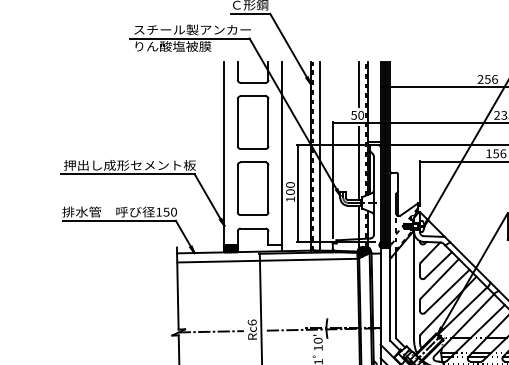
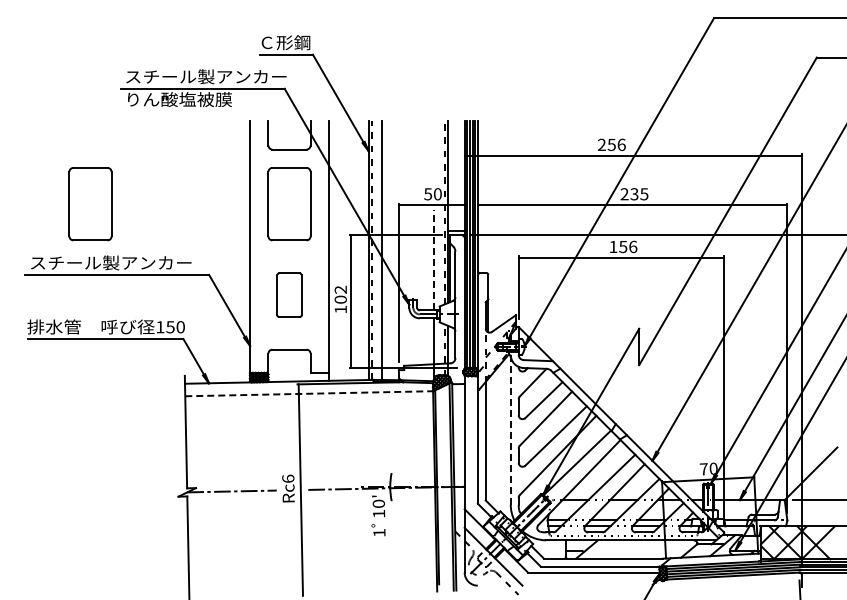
line: (358, 85) -> (434, 152), removed
part: (108, 122) -> (90, 204), added
line: (358, 162) -> (434, 259), solid -> dashed
text: (129, 165) -> (119, 262), 押出し成形セメント板 -> スチール製アンカー
text: (290, 184) -> (340, 289), 100 -> 102
part: (253, 189) -> (289, 295), size x0.6
line: (267, 260) -> (309, 393), solid -> dashed
line: (414, 285) -> (510, 427), solid -> dashed

